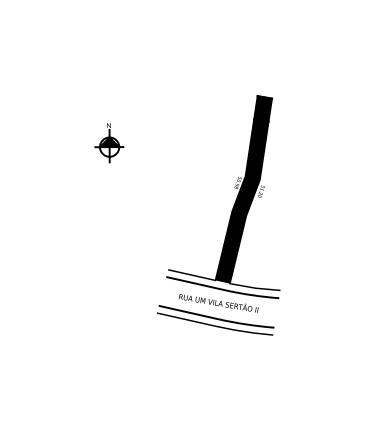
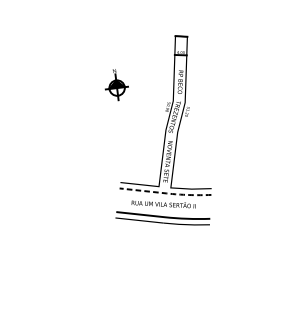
part: (109, 143) -> (116, 85), moved
fill: (243, 189) -> (172, 111), removed
line: (224, 290) -> (167, 193), solid -> dashed

